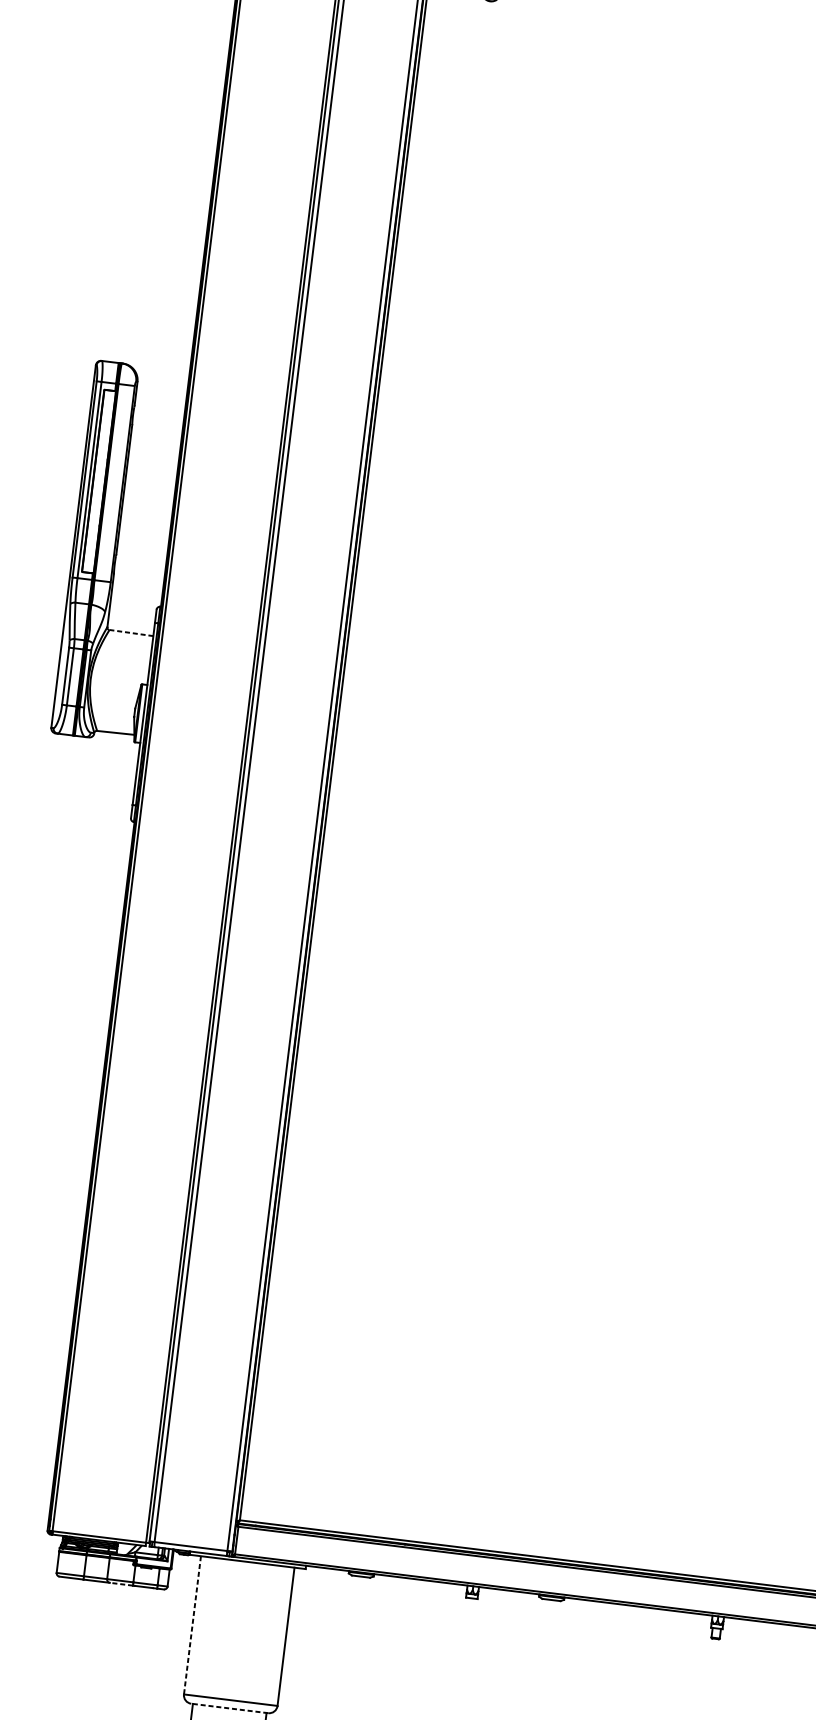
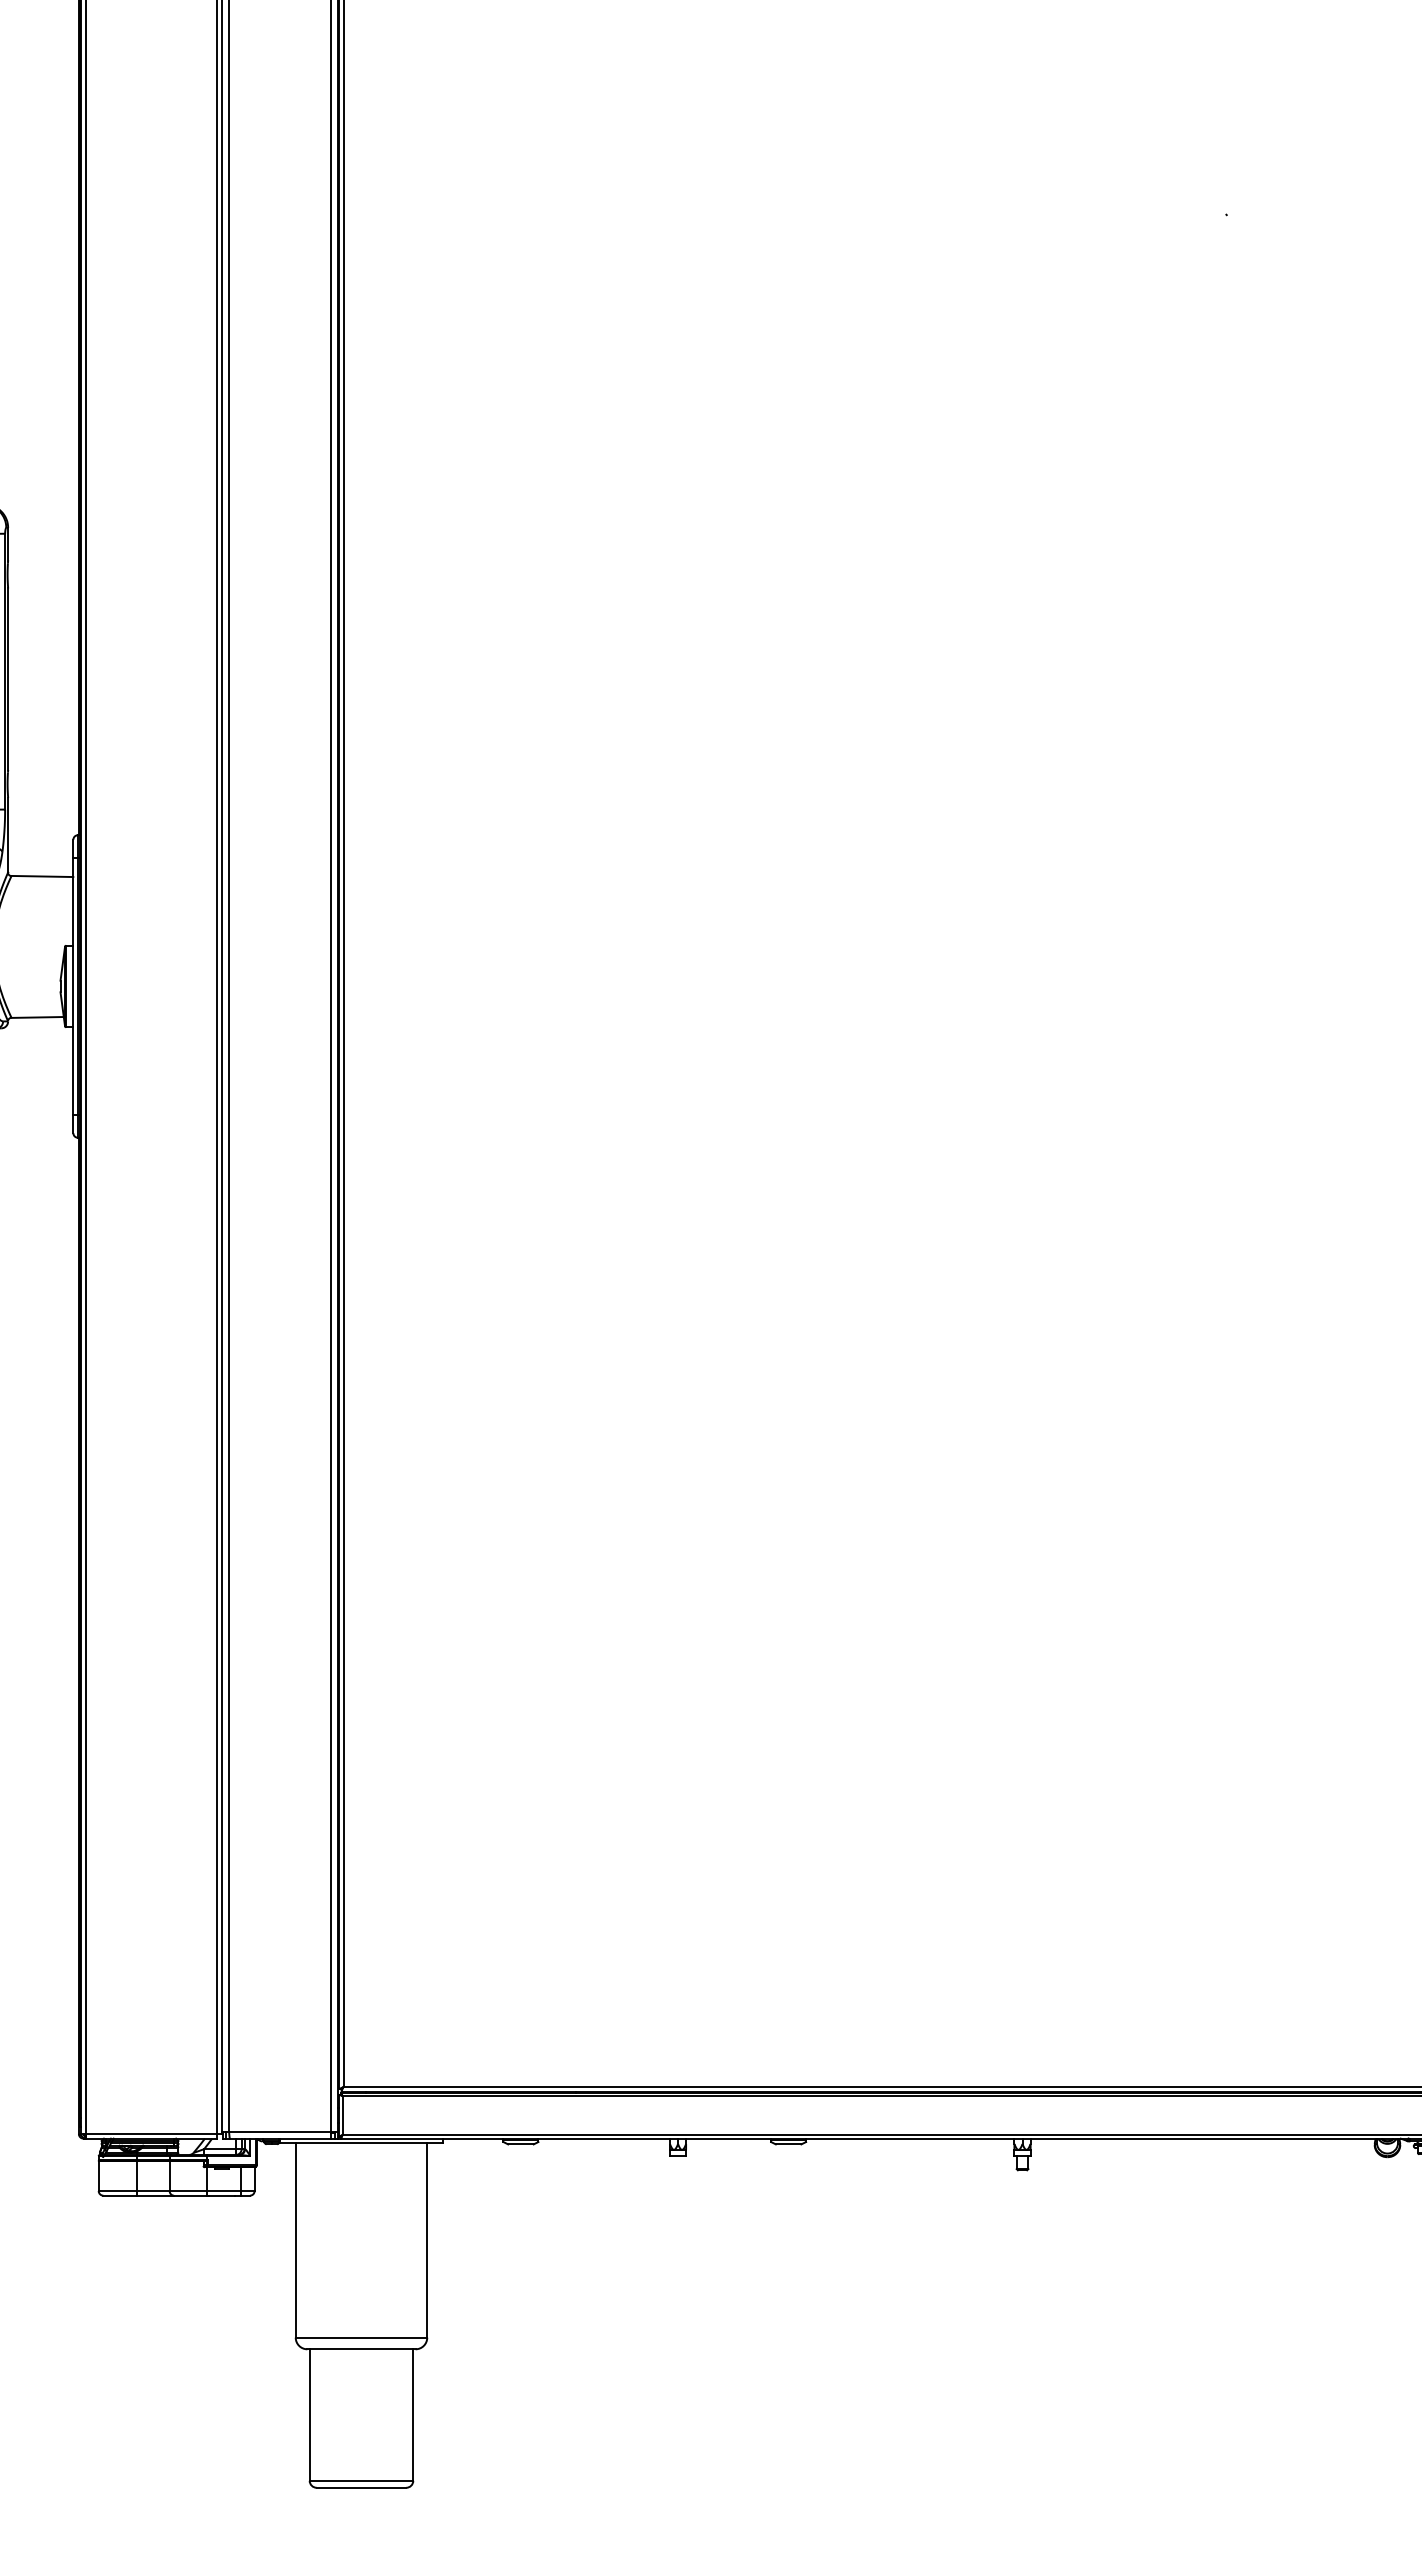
line: (131, 633) -> (42, 876), dashed -> solid
line: (120, 1584) -> (189, 2195), dashed -> solid
line: (192, 1625) -> (295, 2240), dashed -> solid
line: (229, 1708) -> (361, 2349), dashed -> solid

